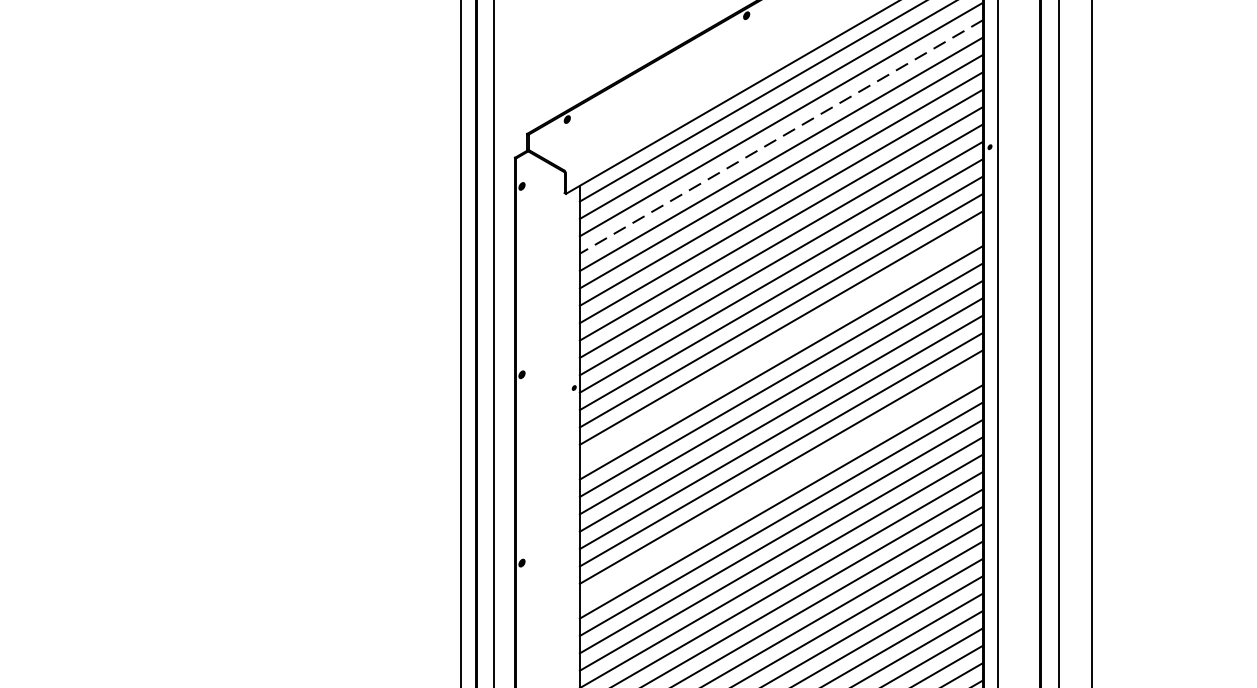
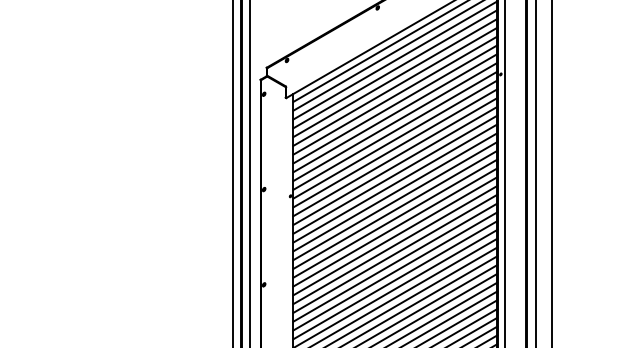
line: (781, 137) -> (395, 69), dashed -> solid
line: (781, 344) -> (395, 174), added
line: (781, 483) -> (395, 244), added

